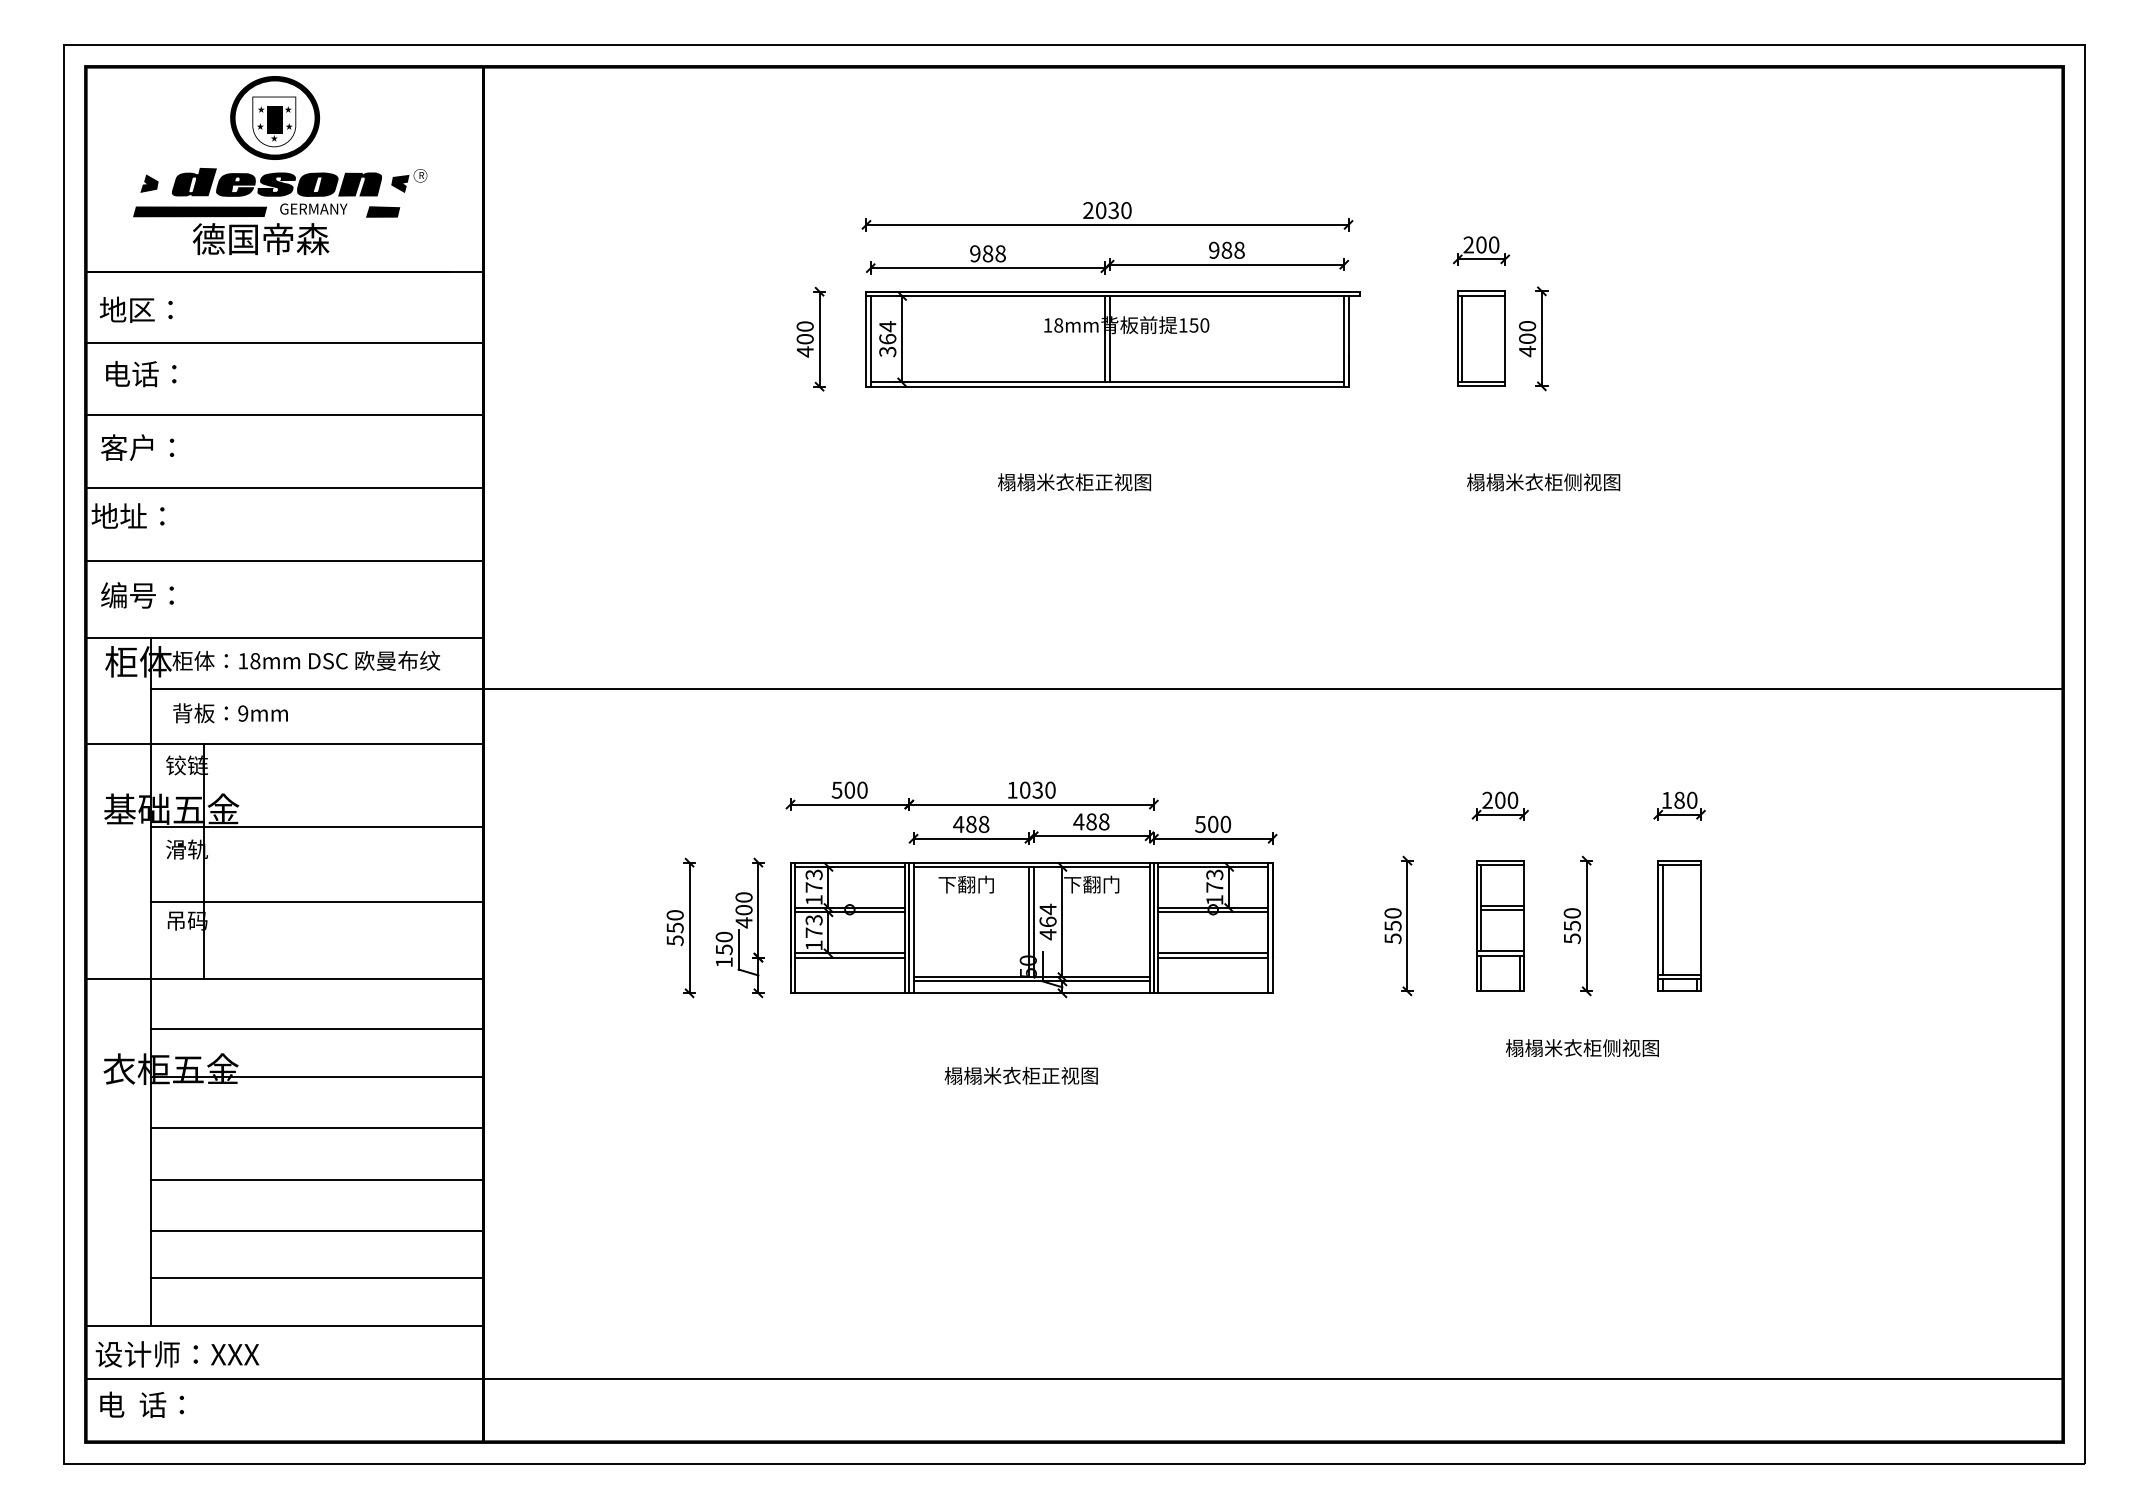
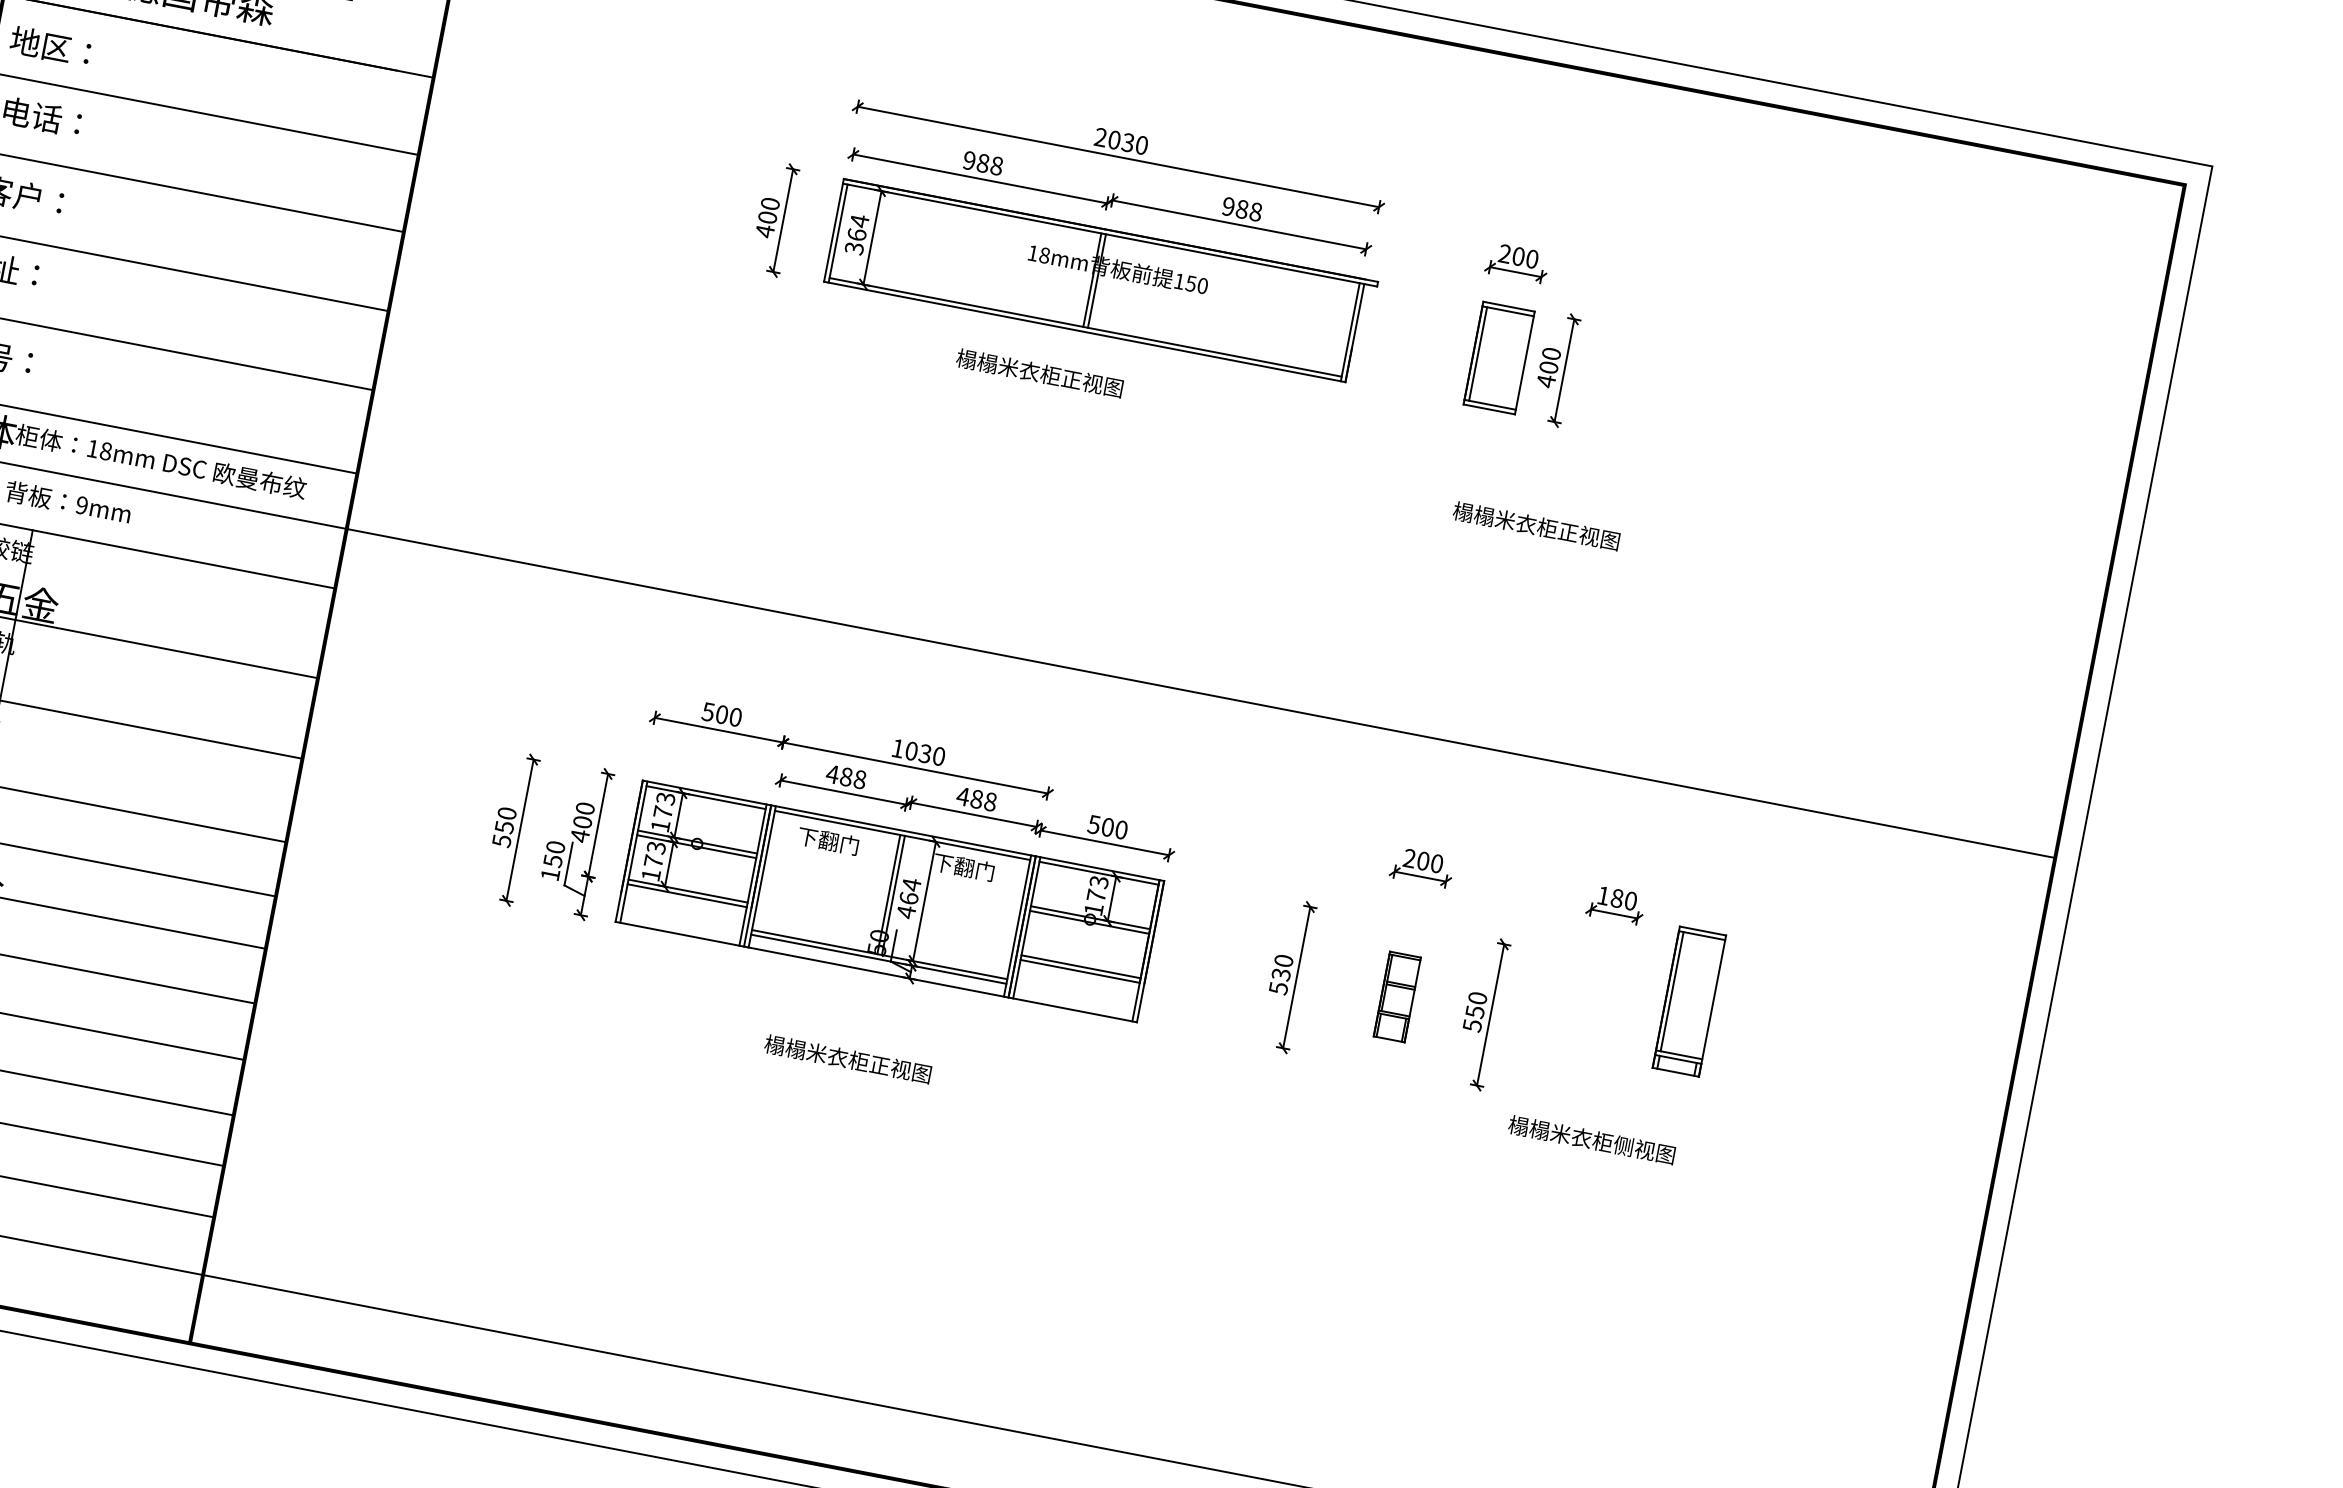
text: (1074, 482) -> (1039, 373), moved
text: (1572, 482) -> (1567, 532), 榻榻米衣柜侧视图 -> 榻榻米衣柜正视图
text: (1392, 925) -> (1280, 973), 550 -> 530
part: (1500, 925) -> (1397, 996), size x0.6
part: (1679, 925) -> (1689, 1001), moved
text: (1582, 1047) -> (1592, 1139), moved

